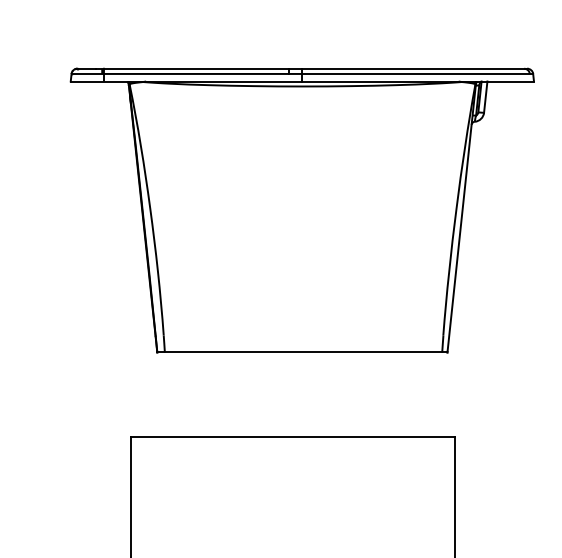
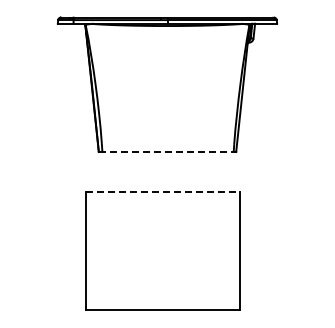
line: (302, 351) -> (167, 151), solid -> dashed
line: (293, 435) -> (163, 191), solid -> dashed

